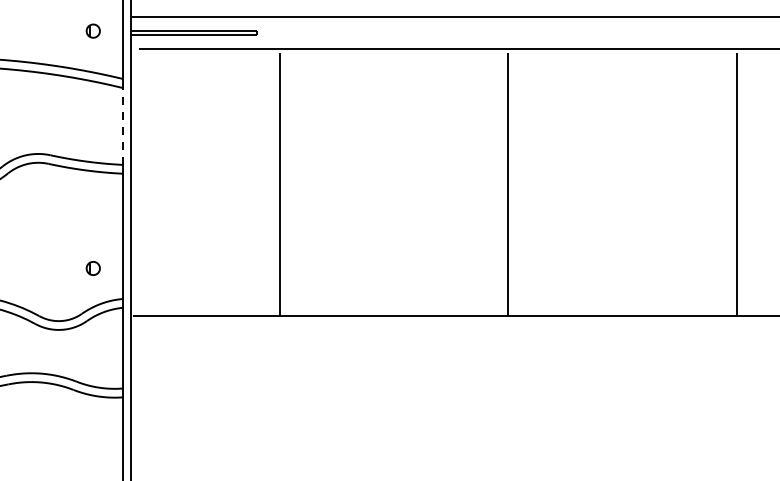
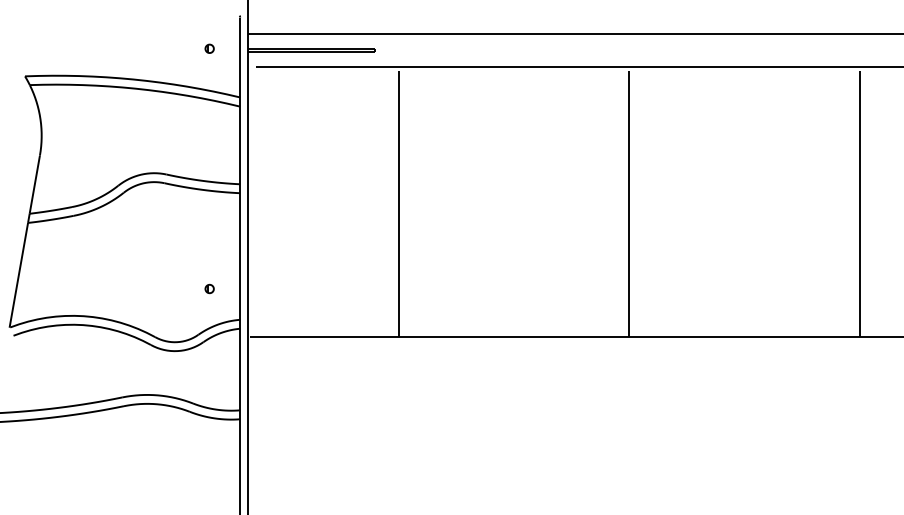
part: (93, 30) -> (209, 48), size x0.62
line: (123, 126) -> (240, 145), dashed -> solid
part: (93, 267) -> (209, 288), size x0.62

